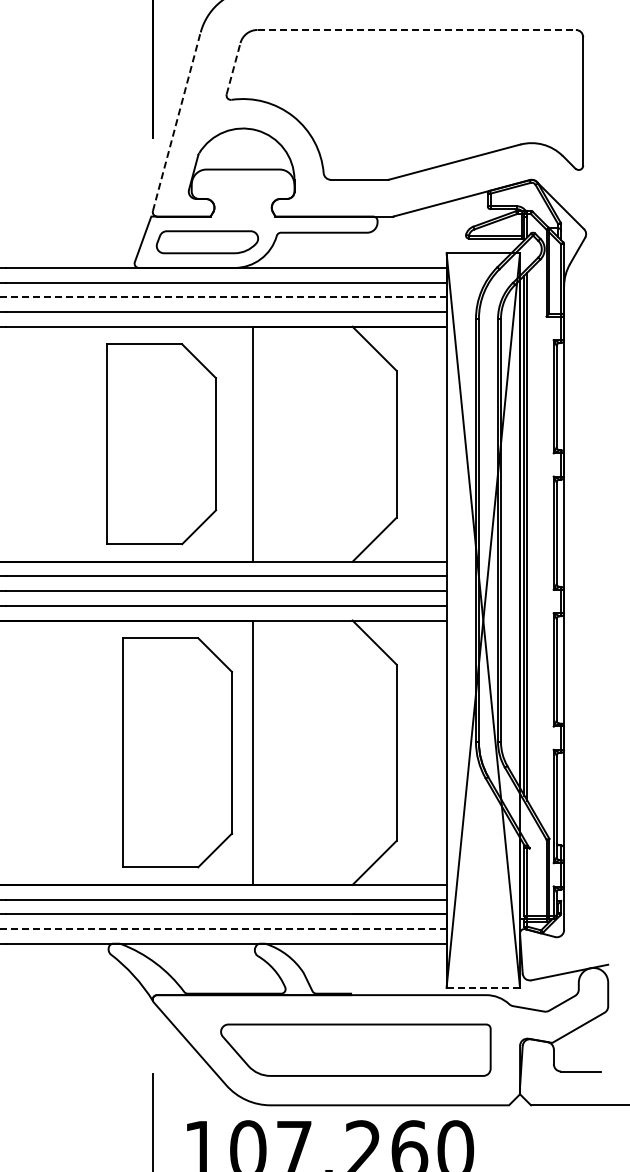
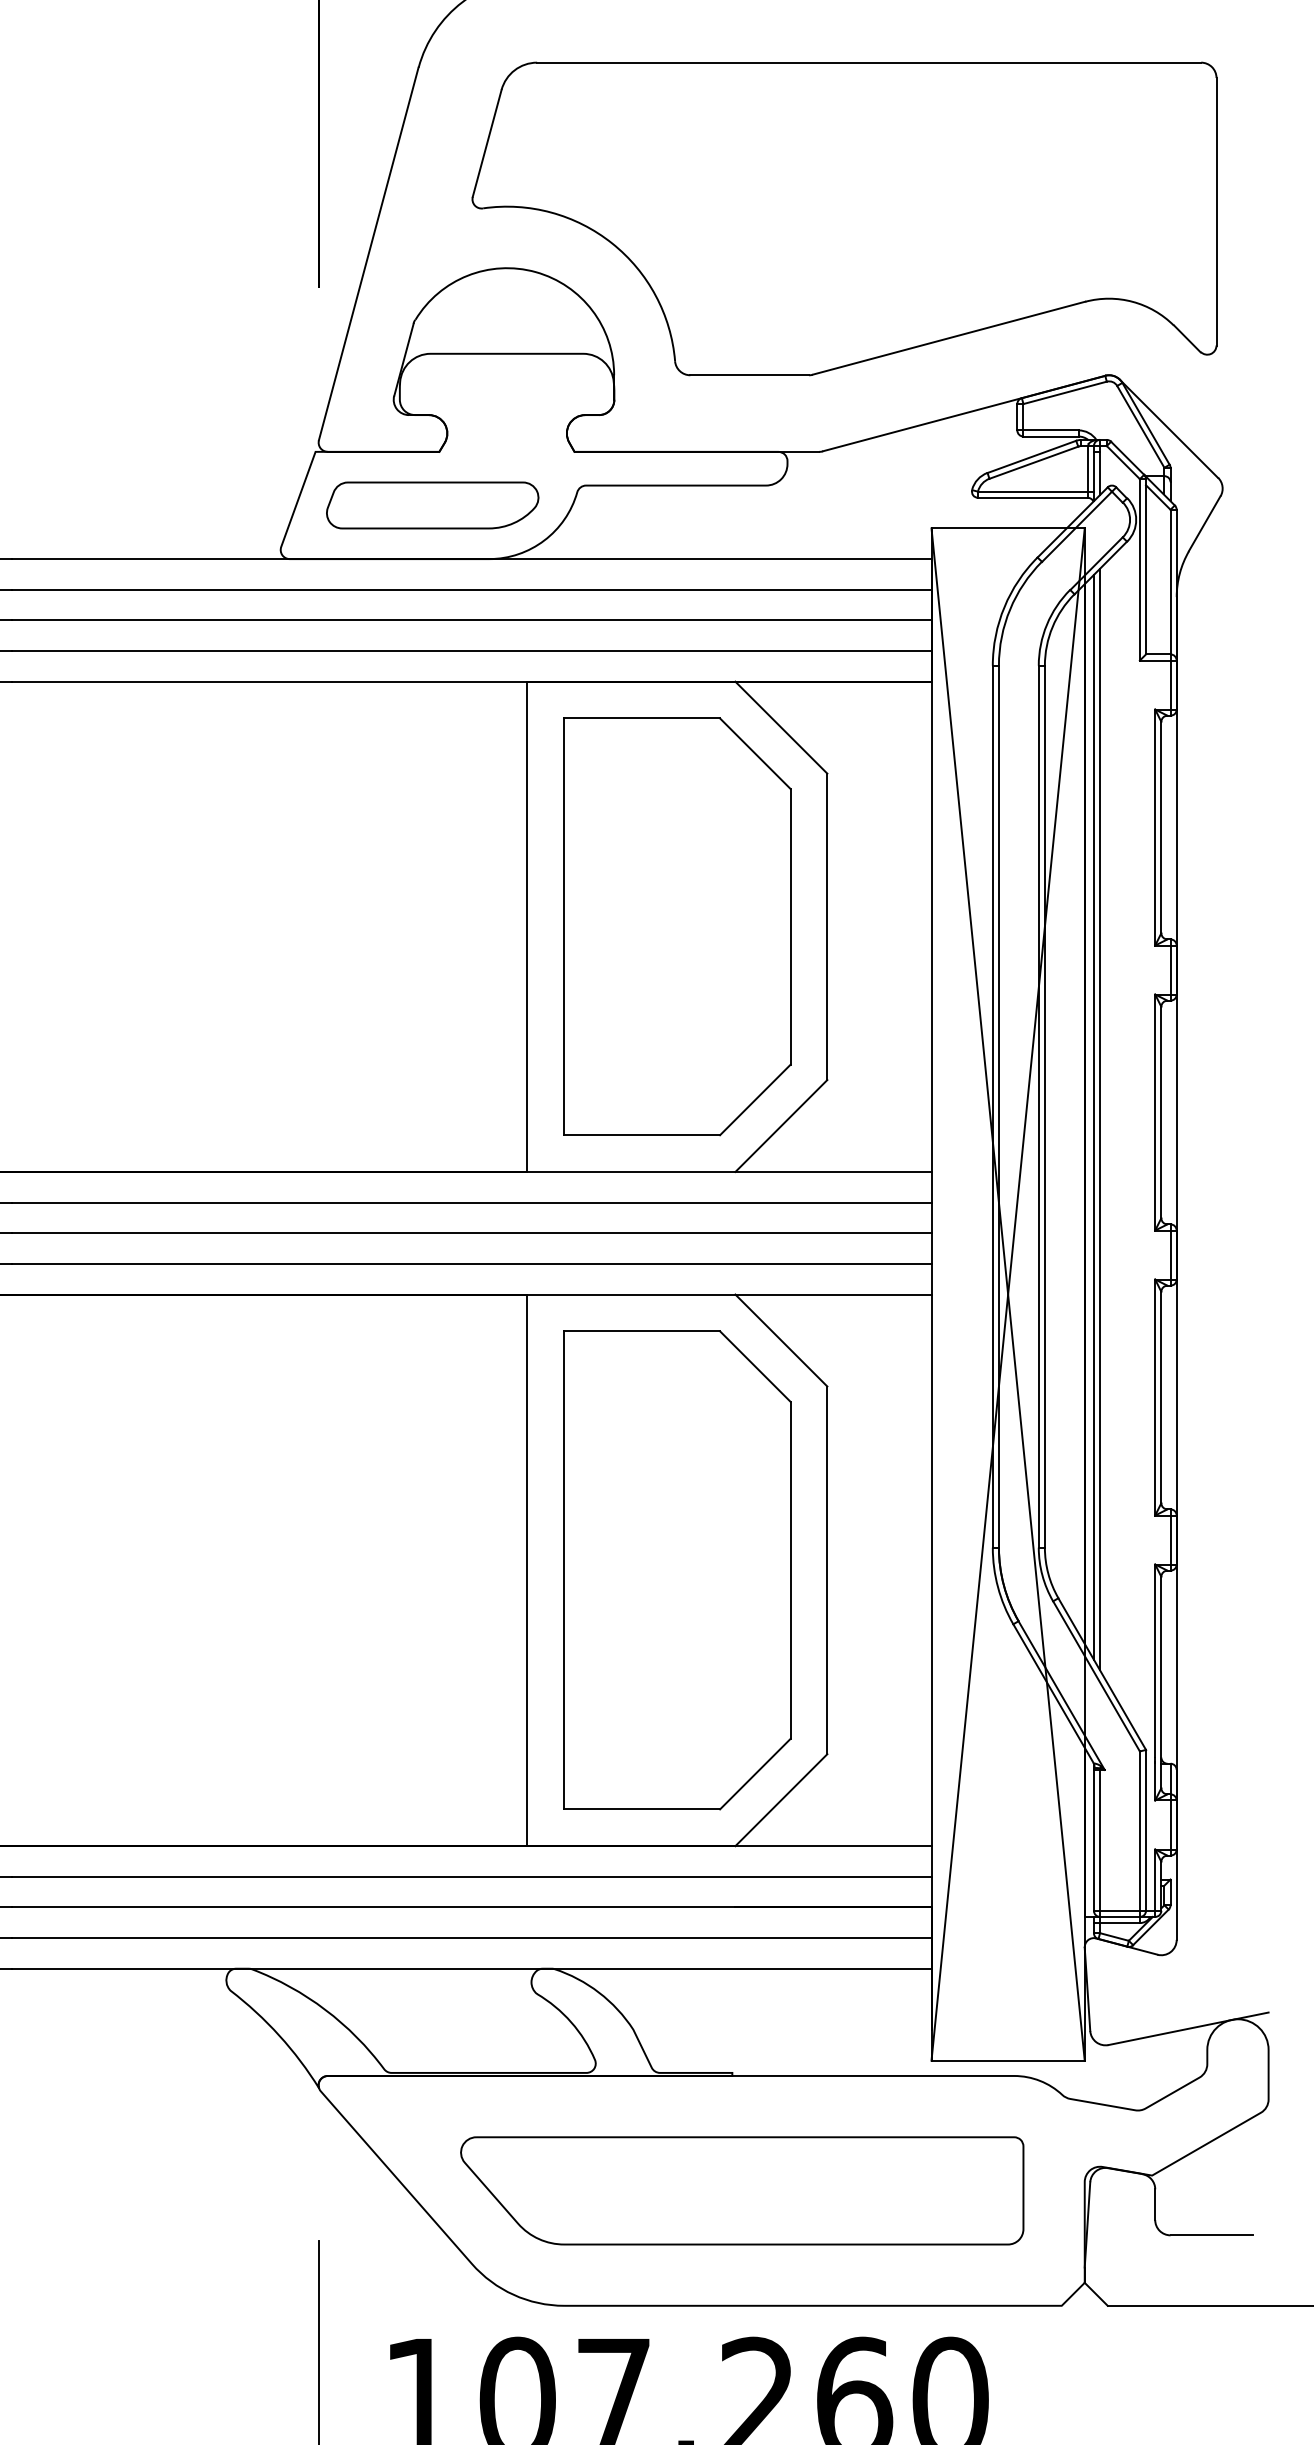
line: (417, 30) -> (870, 63), dashed -> solid
line: (233, 68) -> (486, 142), dashed -> solid
line: (176, 121) -> (368, 253), dashed -> solid
line: (225, 297) -> (470, 620), dashed -> solid
part: (161, 444) -> (676, 927), moved
part: (177, 752) -> (676, 1569), moved
line: (225, 929) -> (470, 1939), dashed -> solid
line: (483, 987) -> (1008, 2060), dashed -> solid

